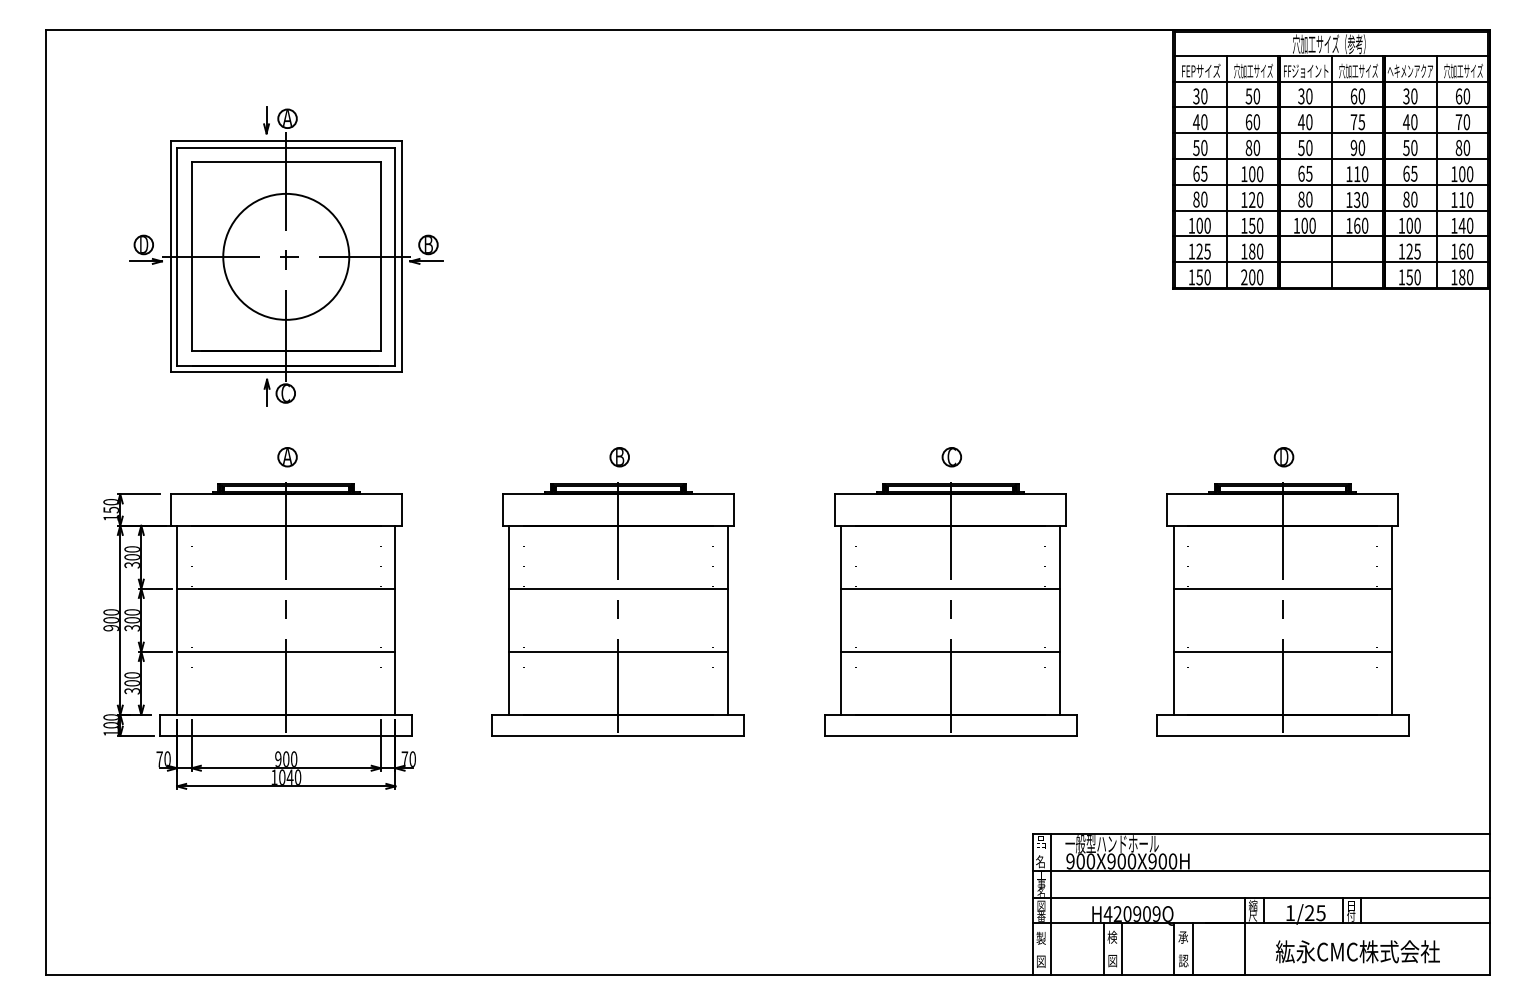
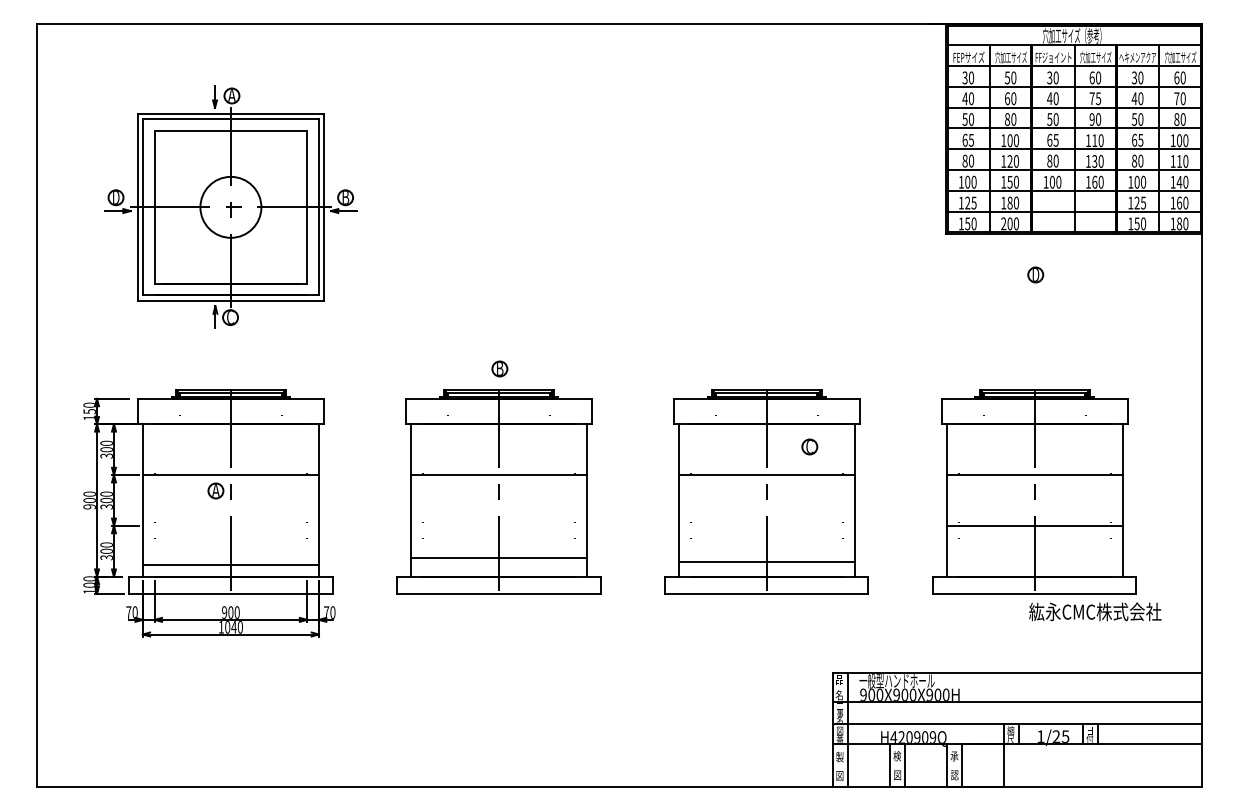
circle: (285, 257) -> (230, 207), size x0.6
part: (286, 456) -> (215, 490), moved
part: (951, 456) -> (809, 446), moved
part: (1283, 456) -> (1035, 274), moved
line: (285, 651) -> (230, 564), moved
line: (617, 651) -> (498, 557), moved
line: (950, 651) -> (766, 561), moved
text: (1358, 951) -> (1095, 611), moved

